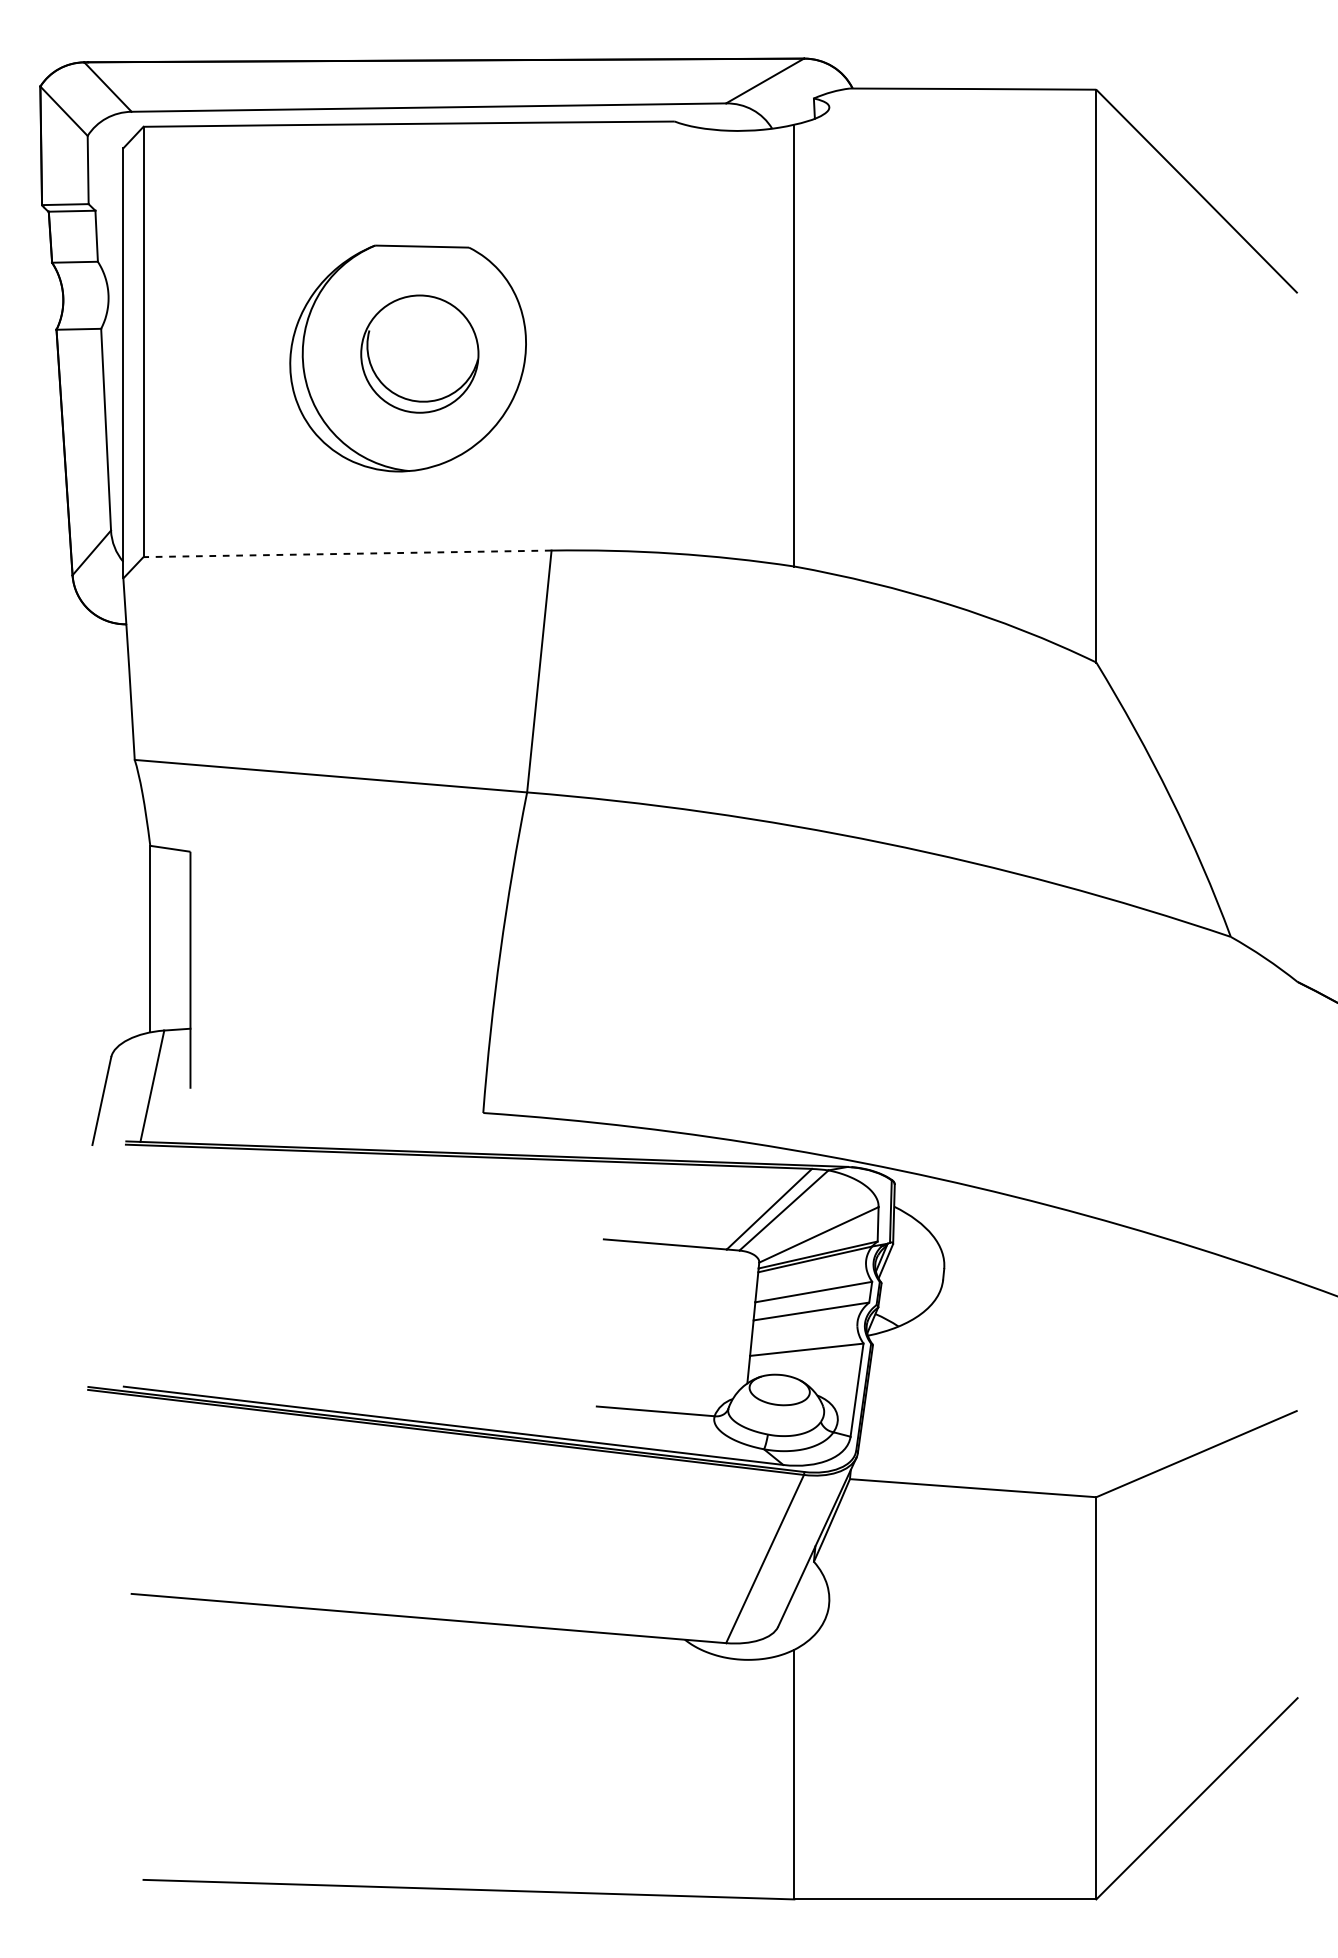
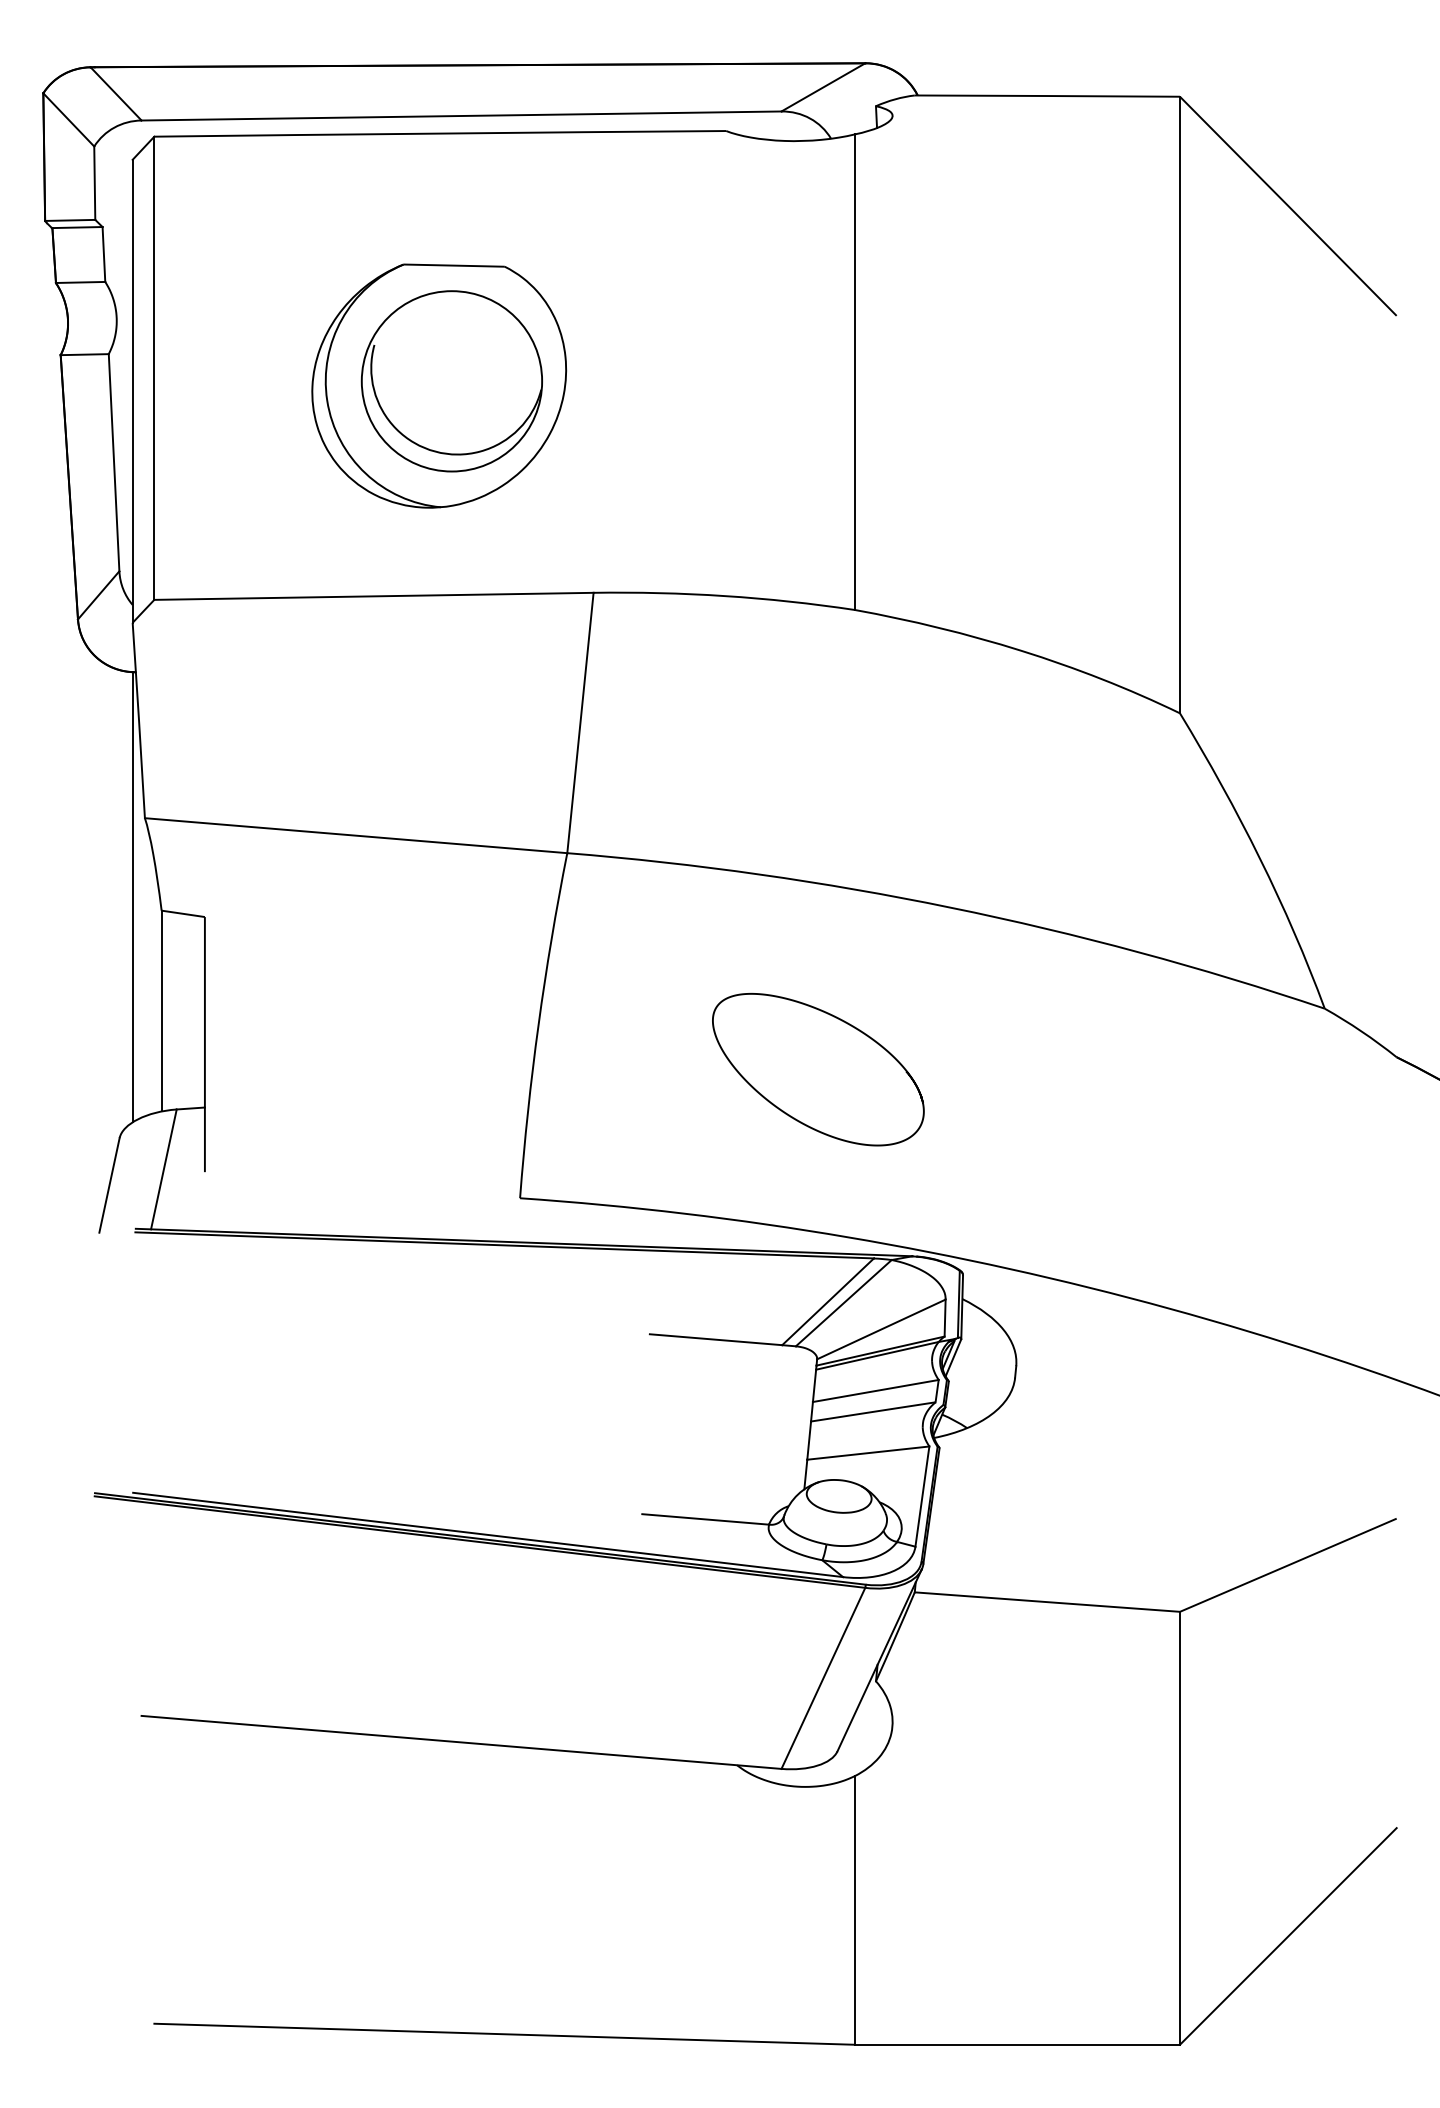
part: (419, 354) -> (451, 381), size x1.43
line: (347, 553) -> (373, 596), dashed -> solid
line: (123, 833) -> (132, 897), added
curve: (781, 948) -> (841, 1021), added

